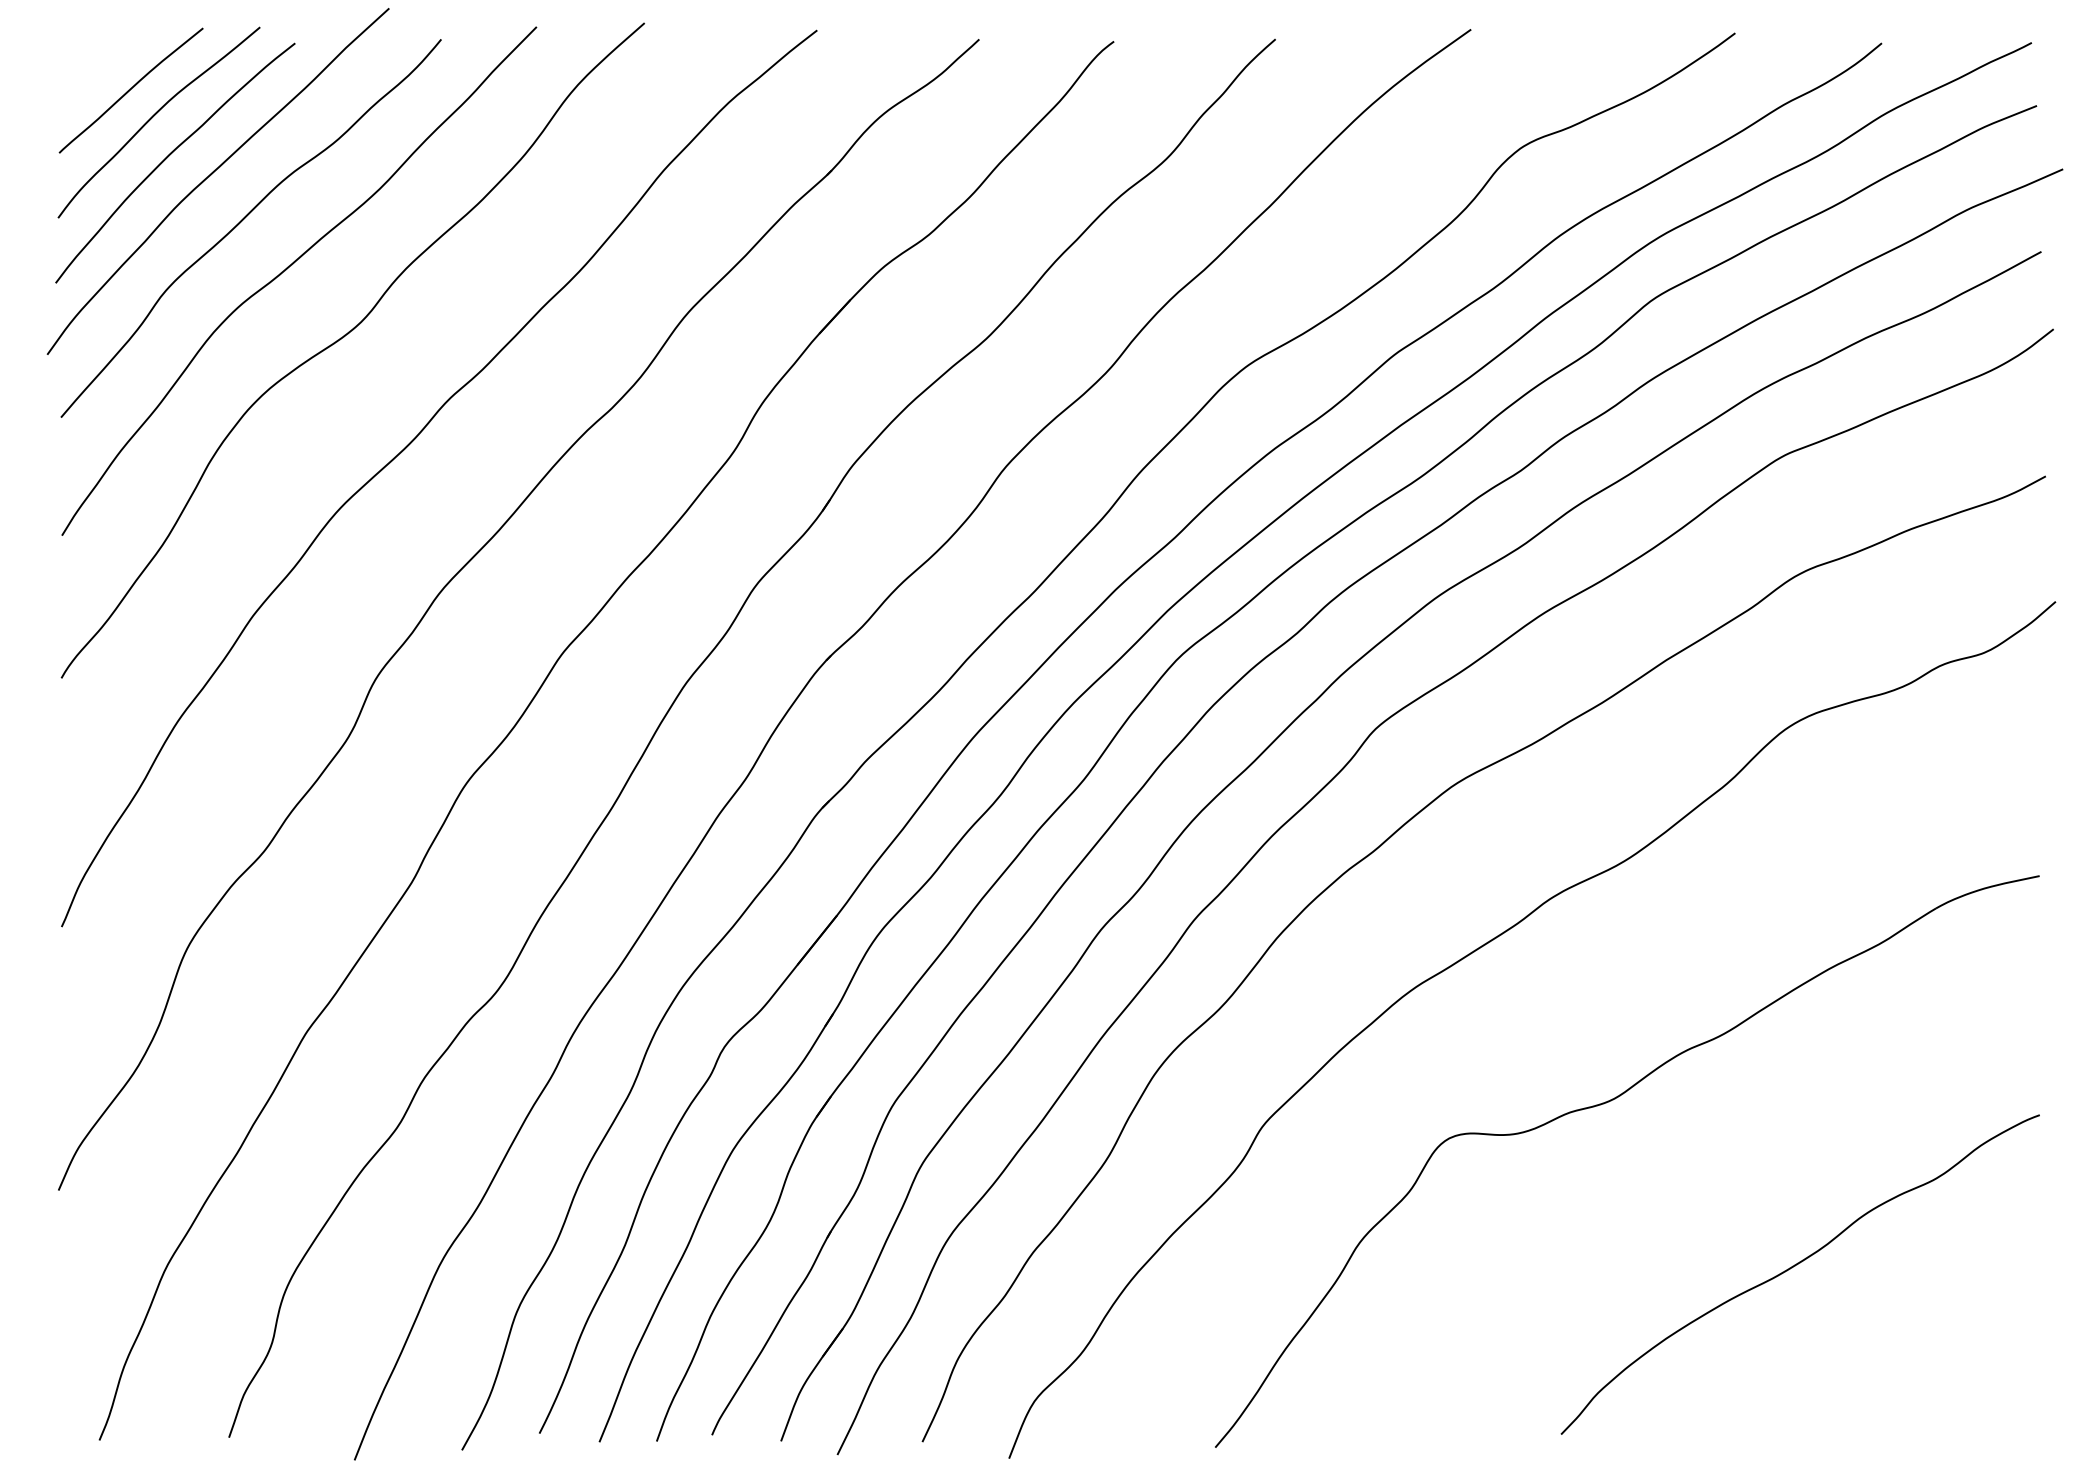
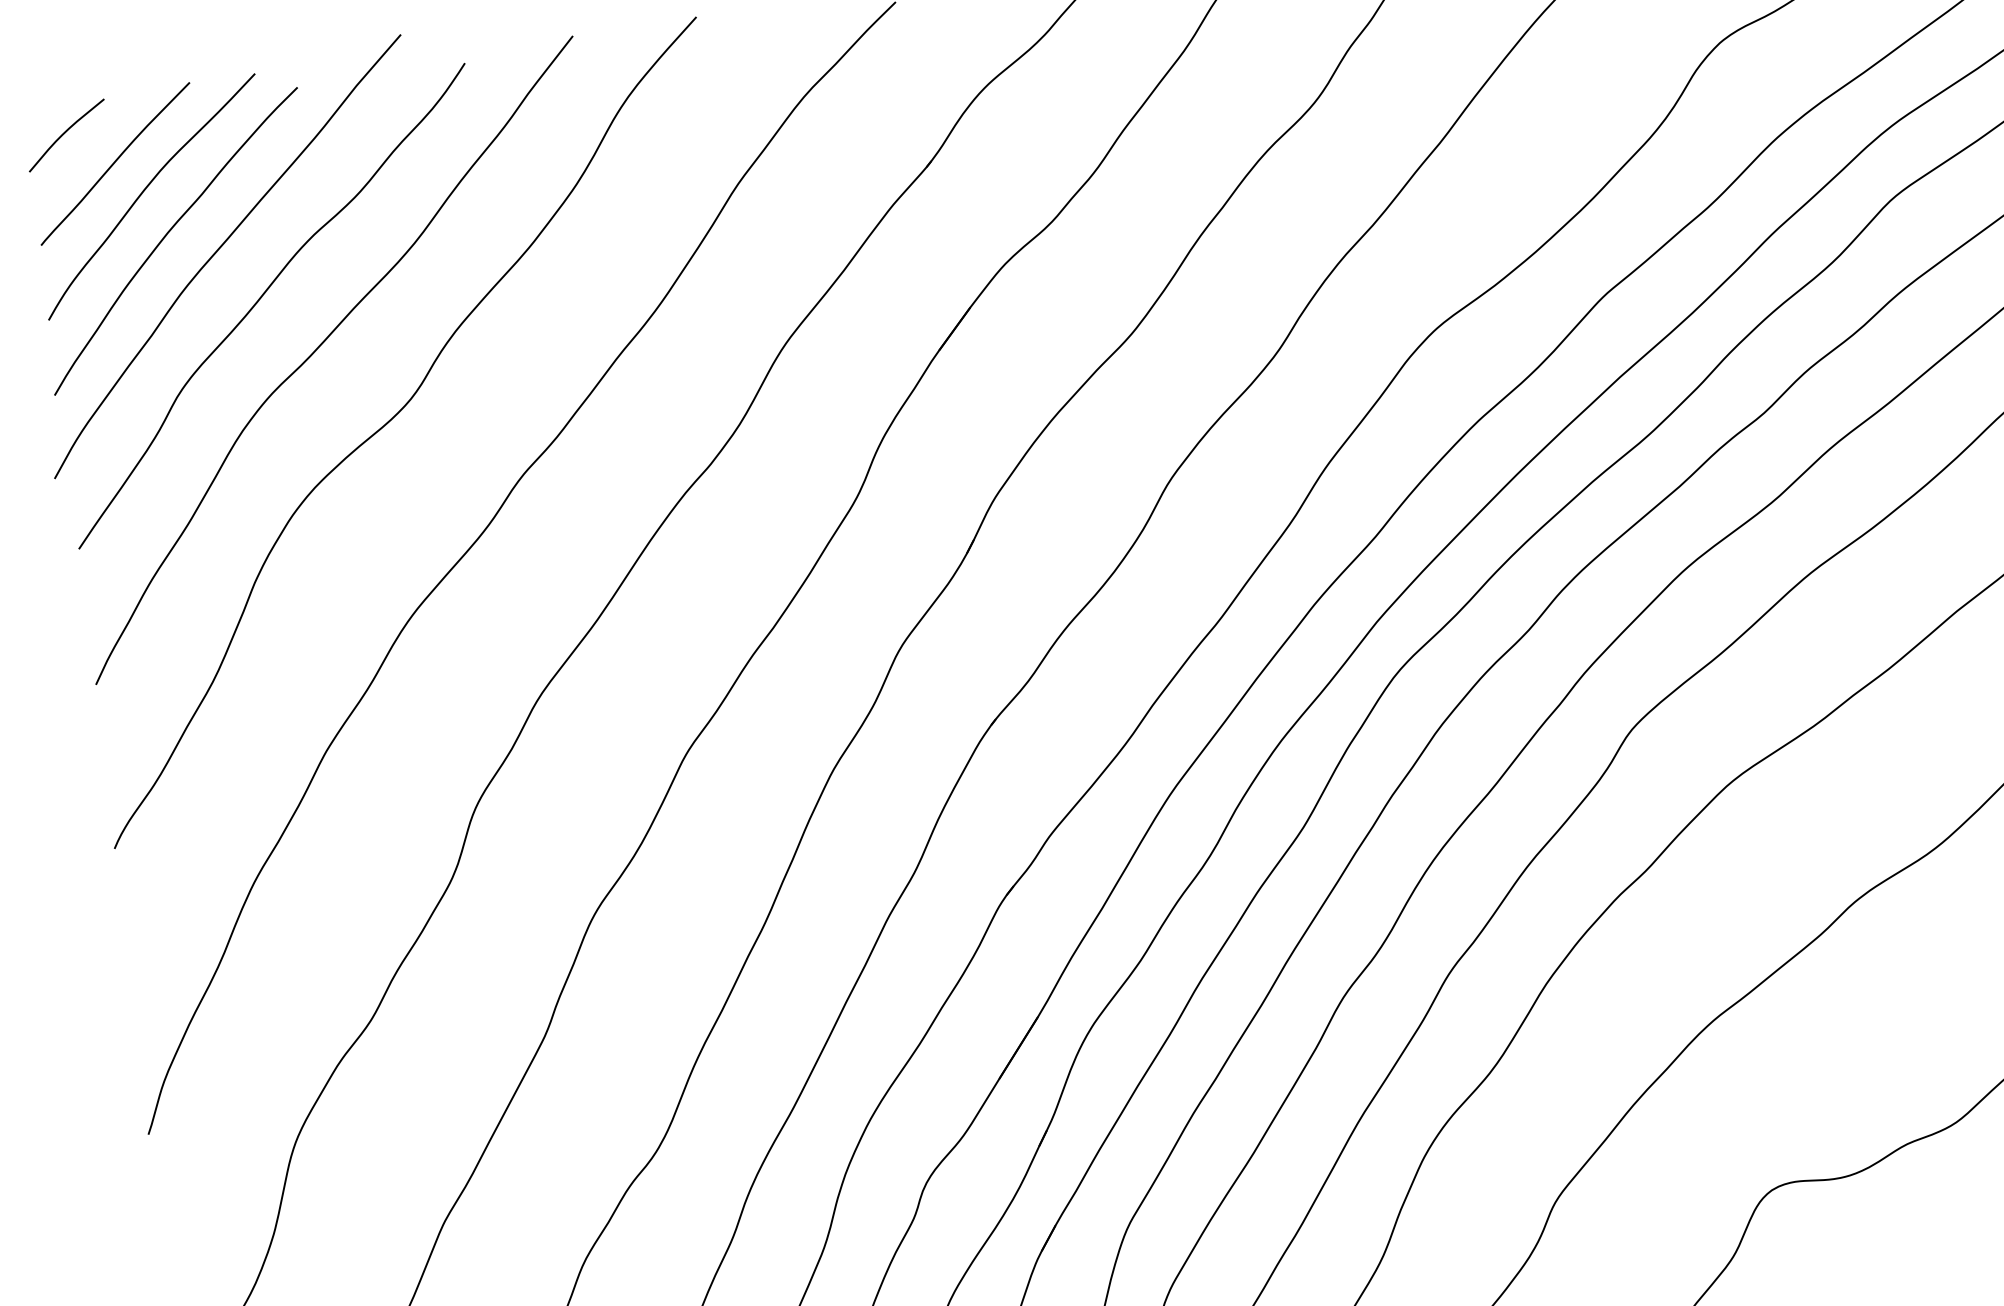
curve: (91, 59) -> (65, 133), added

